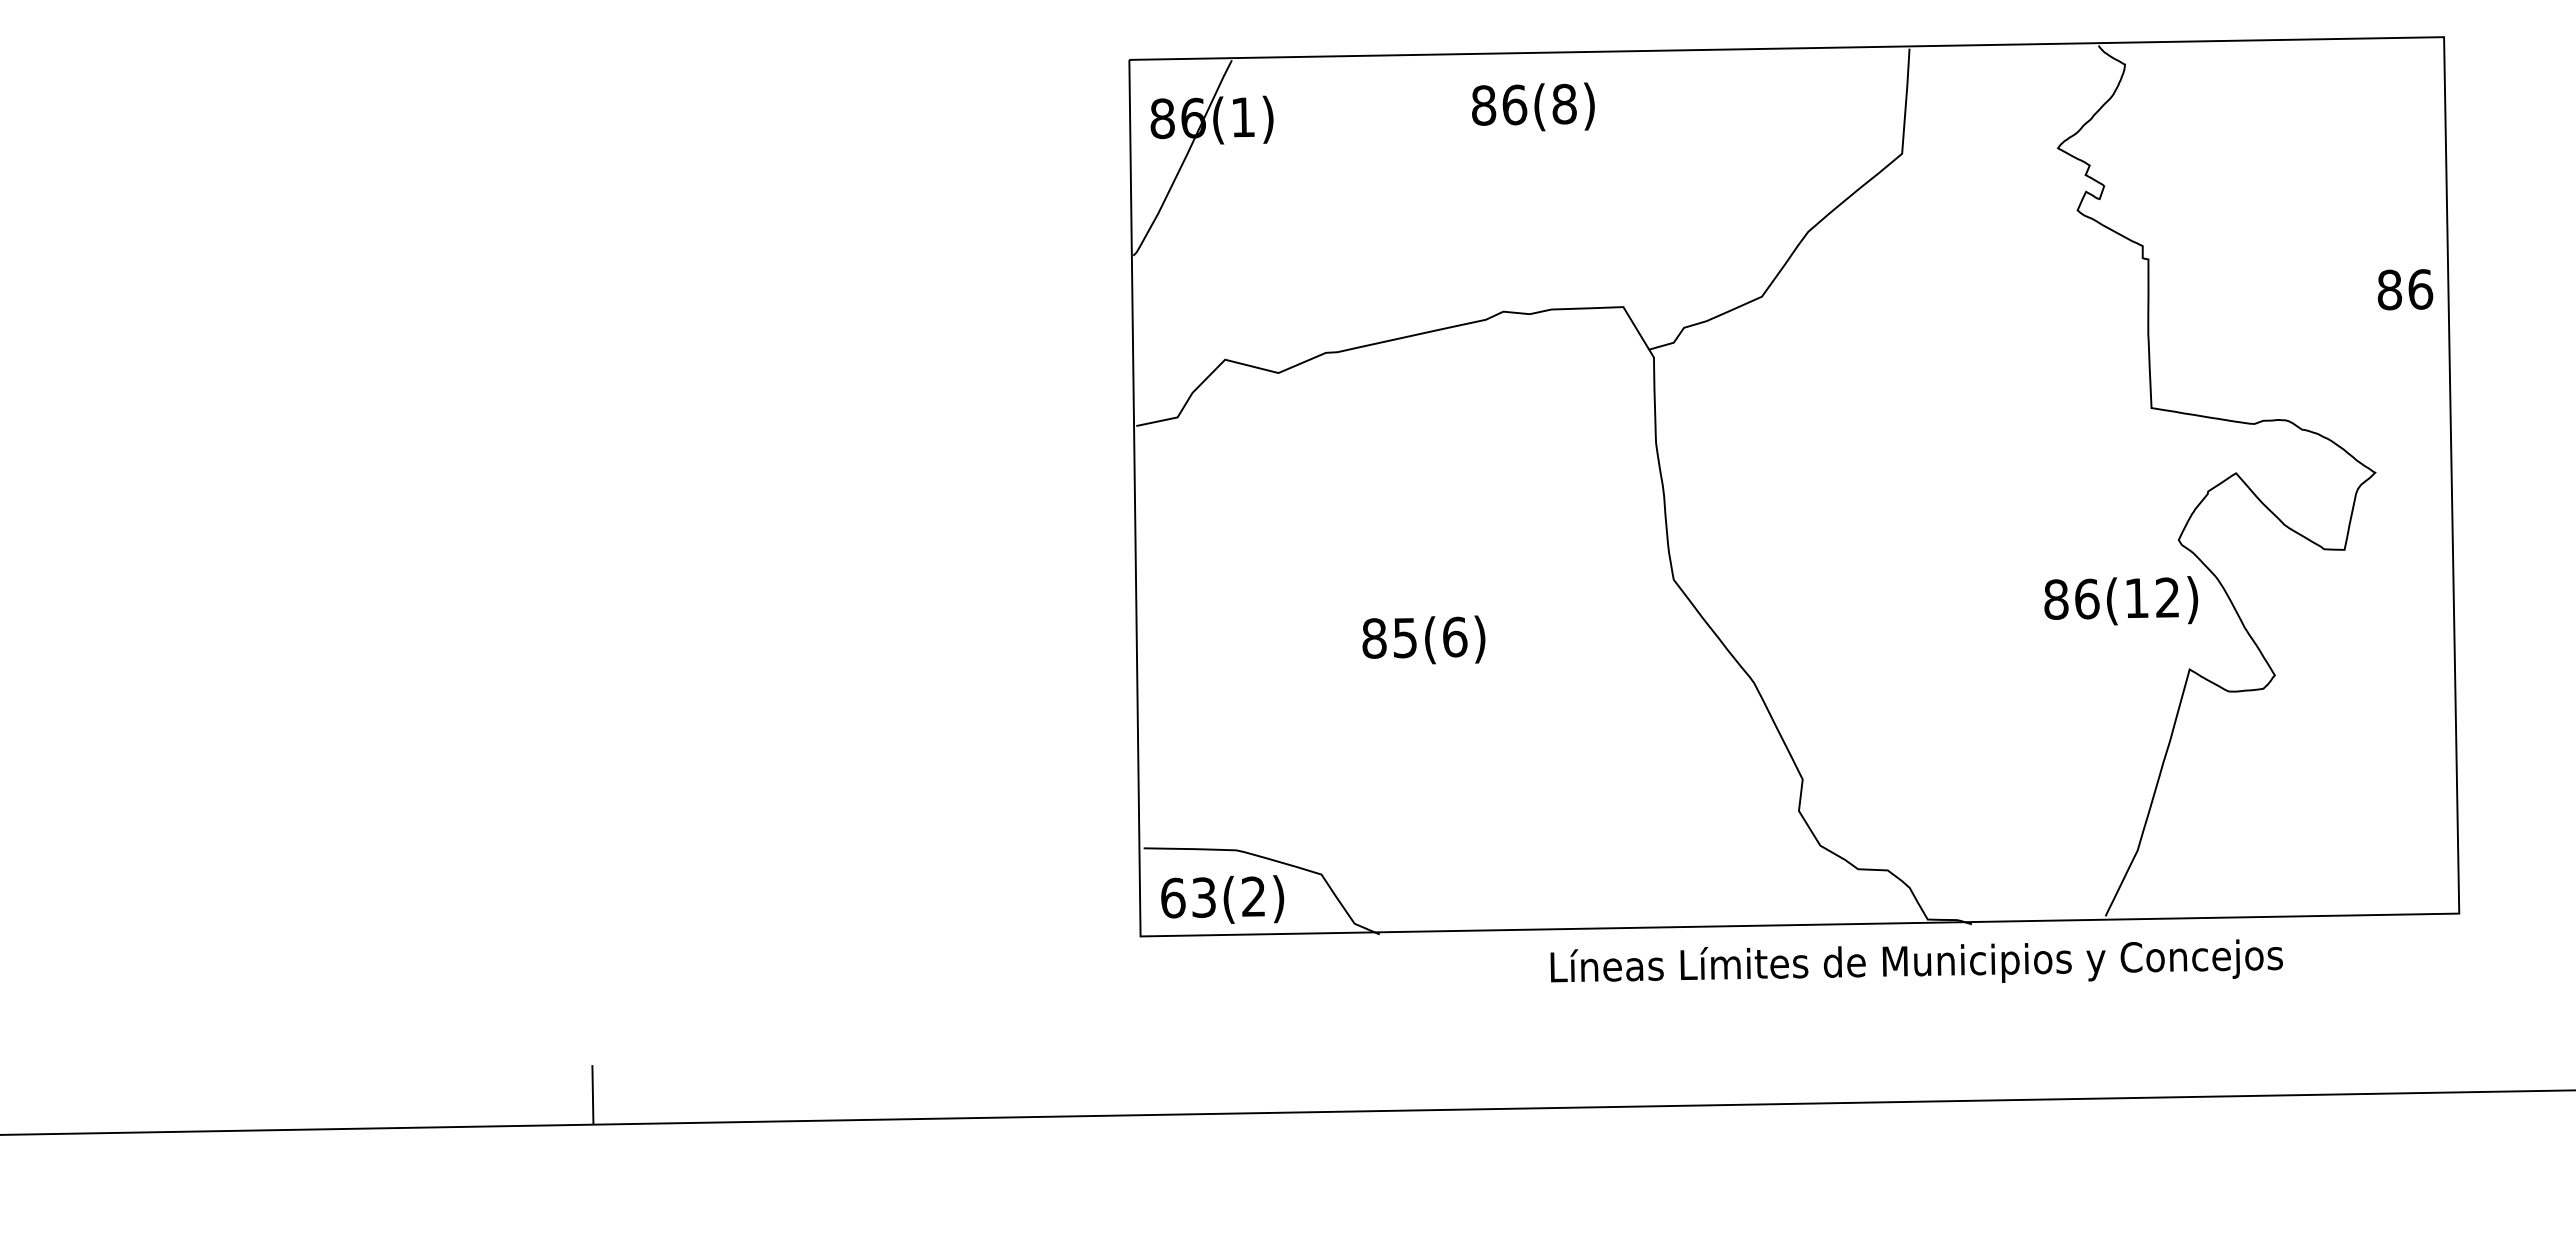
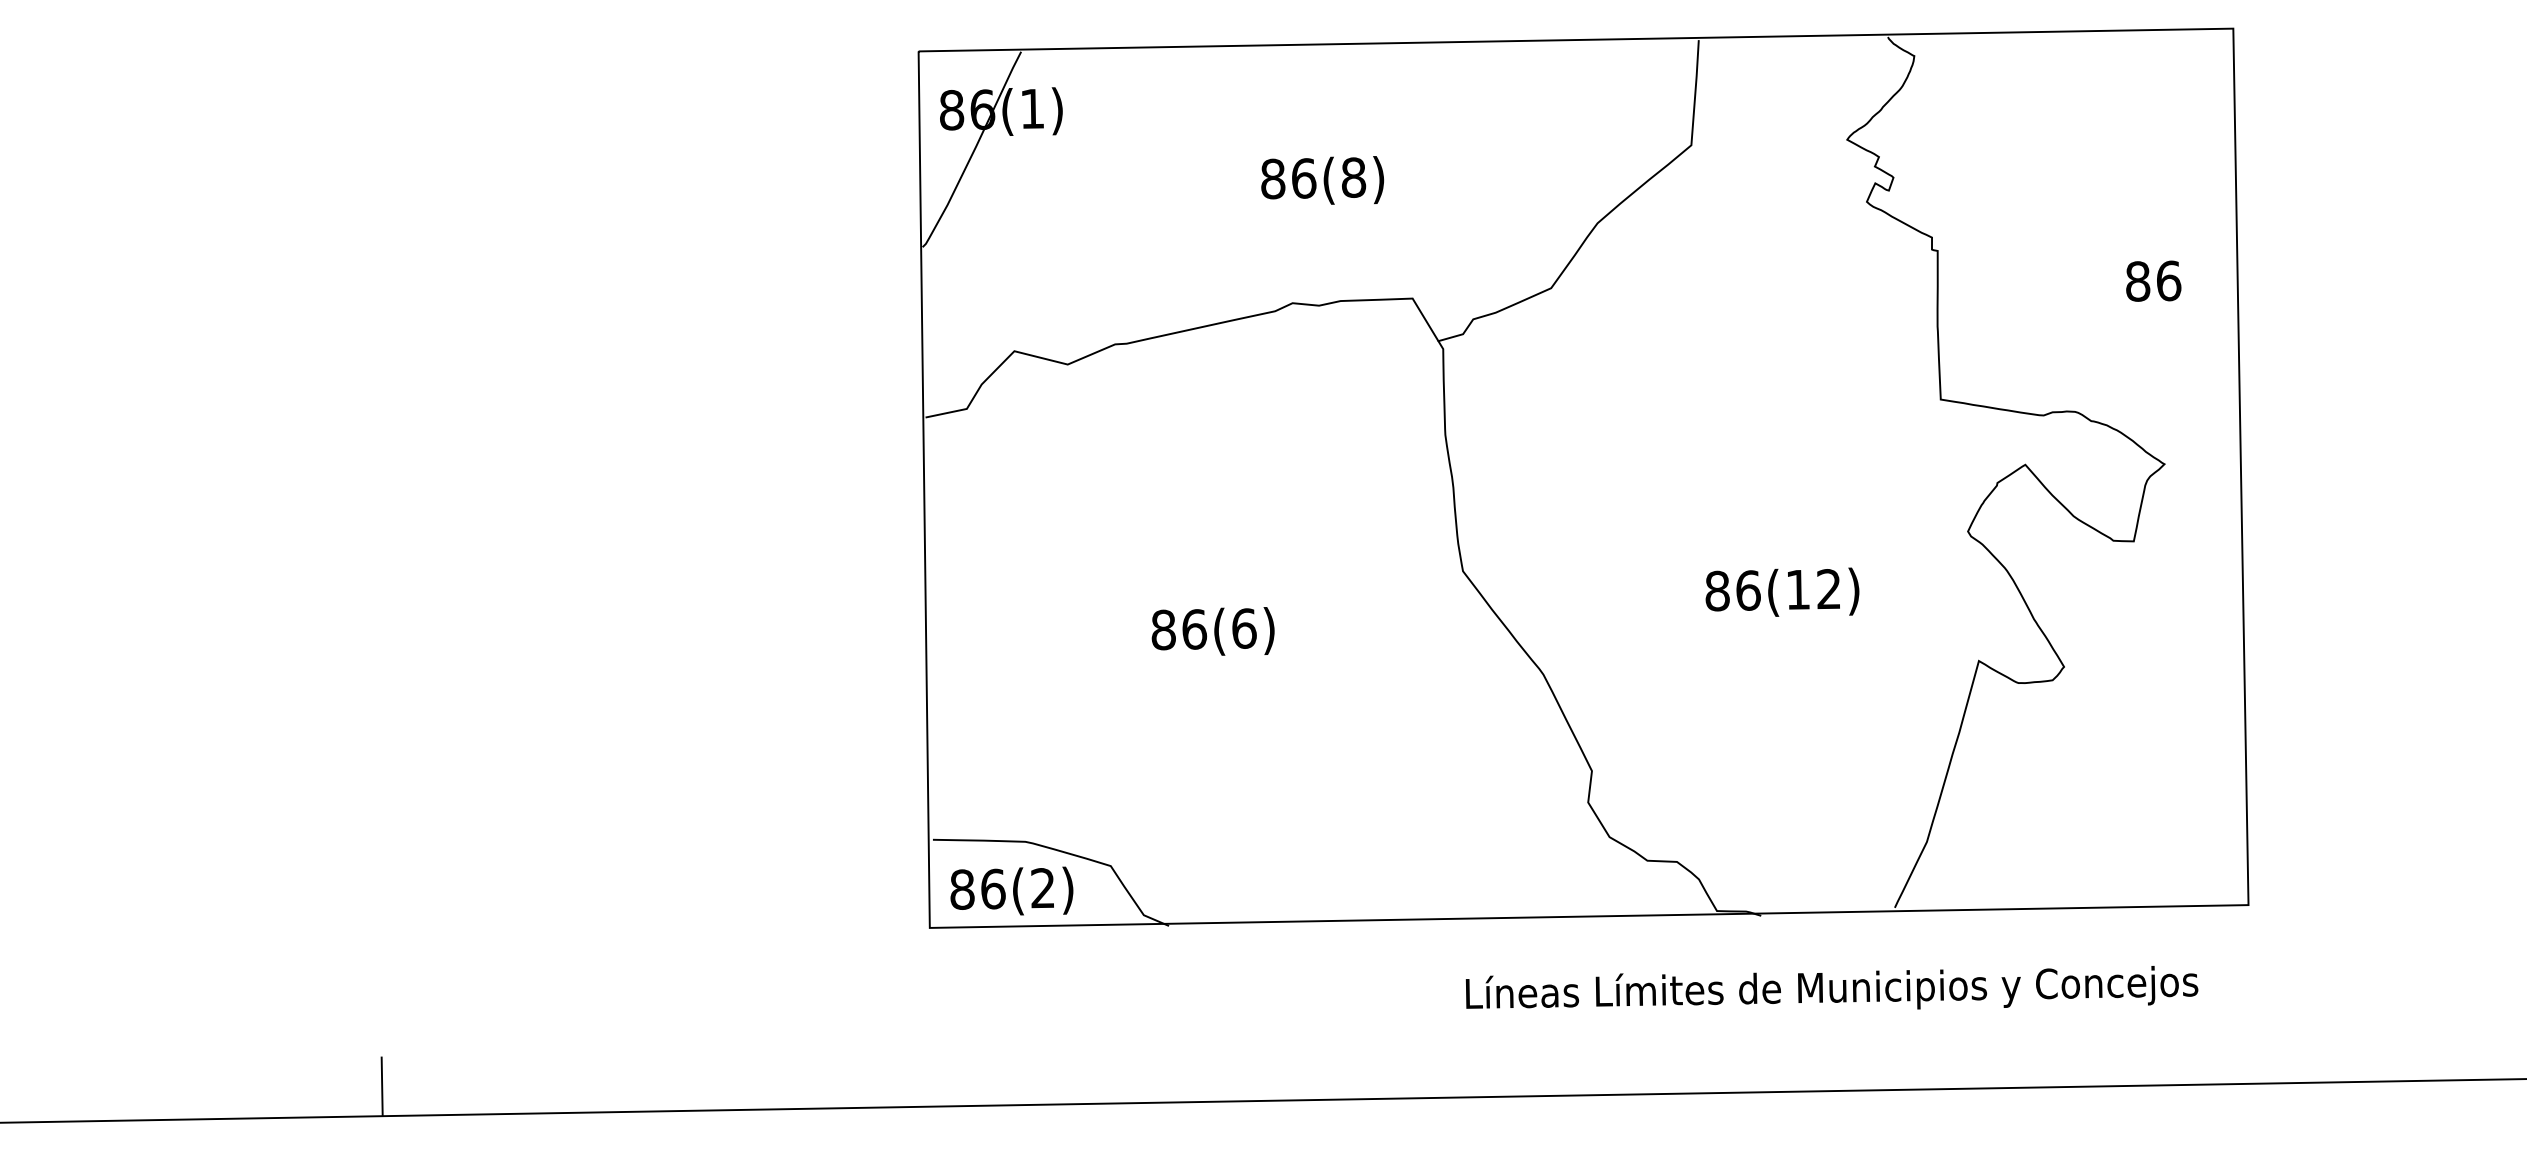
text: (1533, 106) -> (1322, 180), moved
text: (2405, 289) -> (2153, 281), moved
text: (2121, 600) -> (1782, 592), moved
text: (1405, 637) -> (1194, 629), 85(6) -> 86(6)
text: (1188, 897) -> (977, 889), 63(2) -> 86(2)
text: (1916, 960) -> (1831, 987), moved

